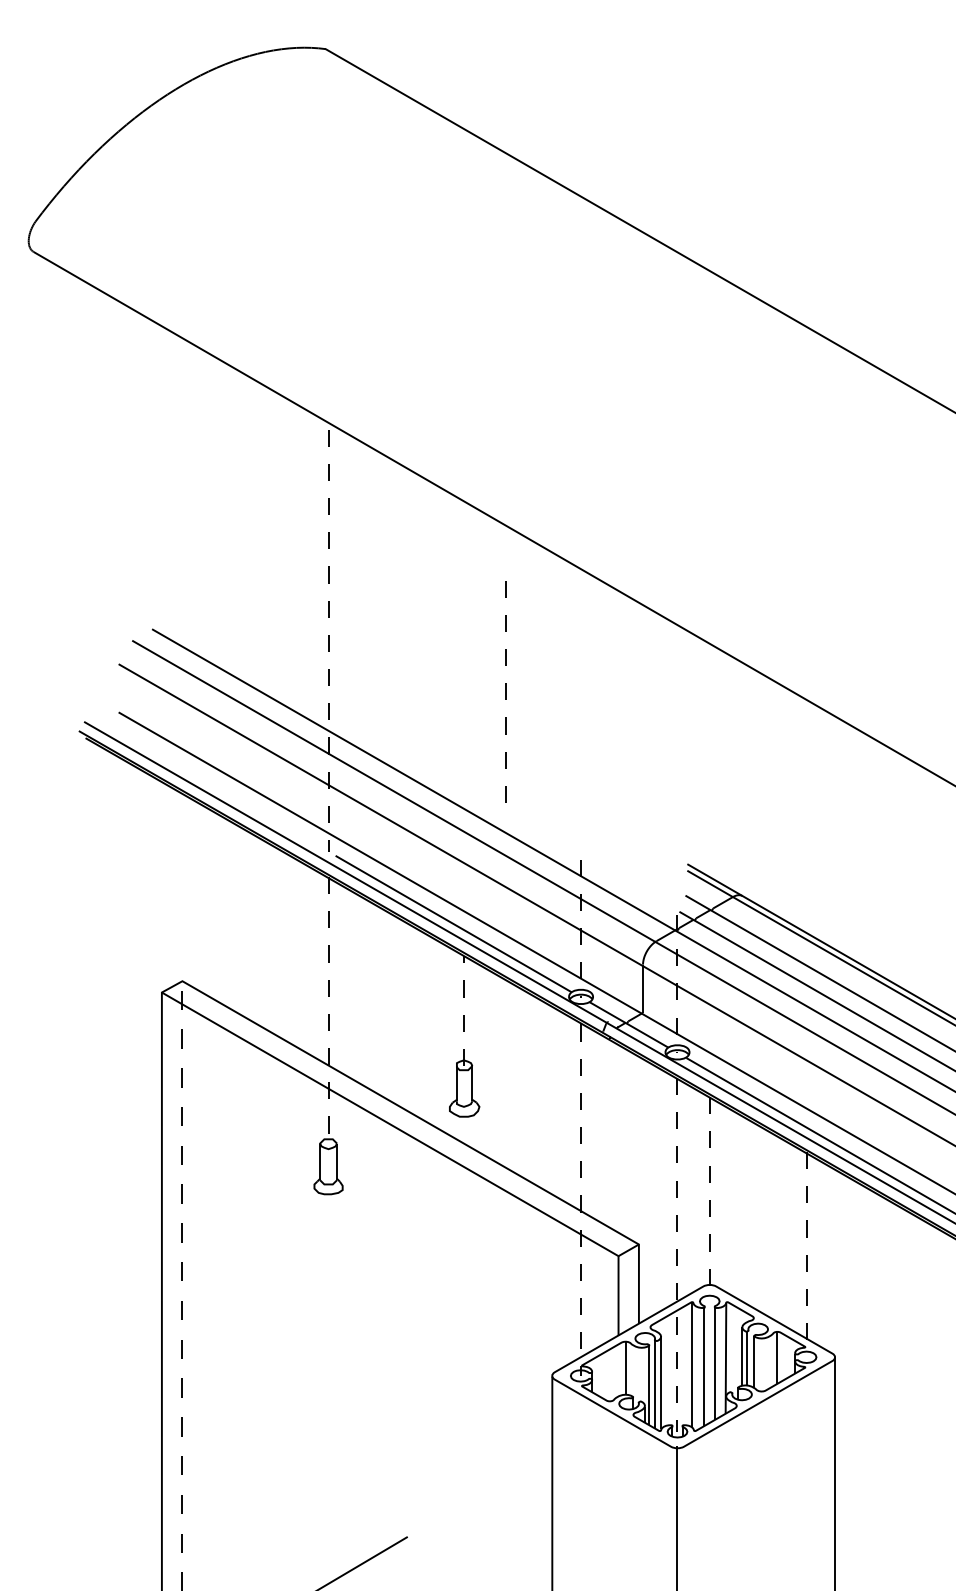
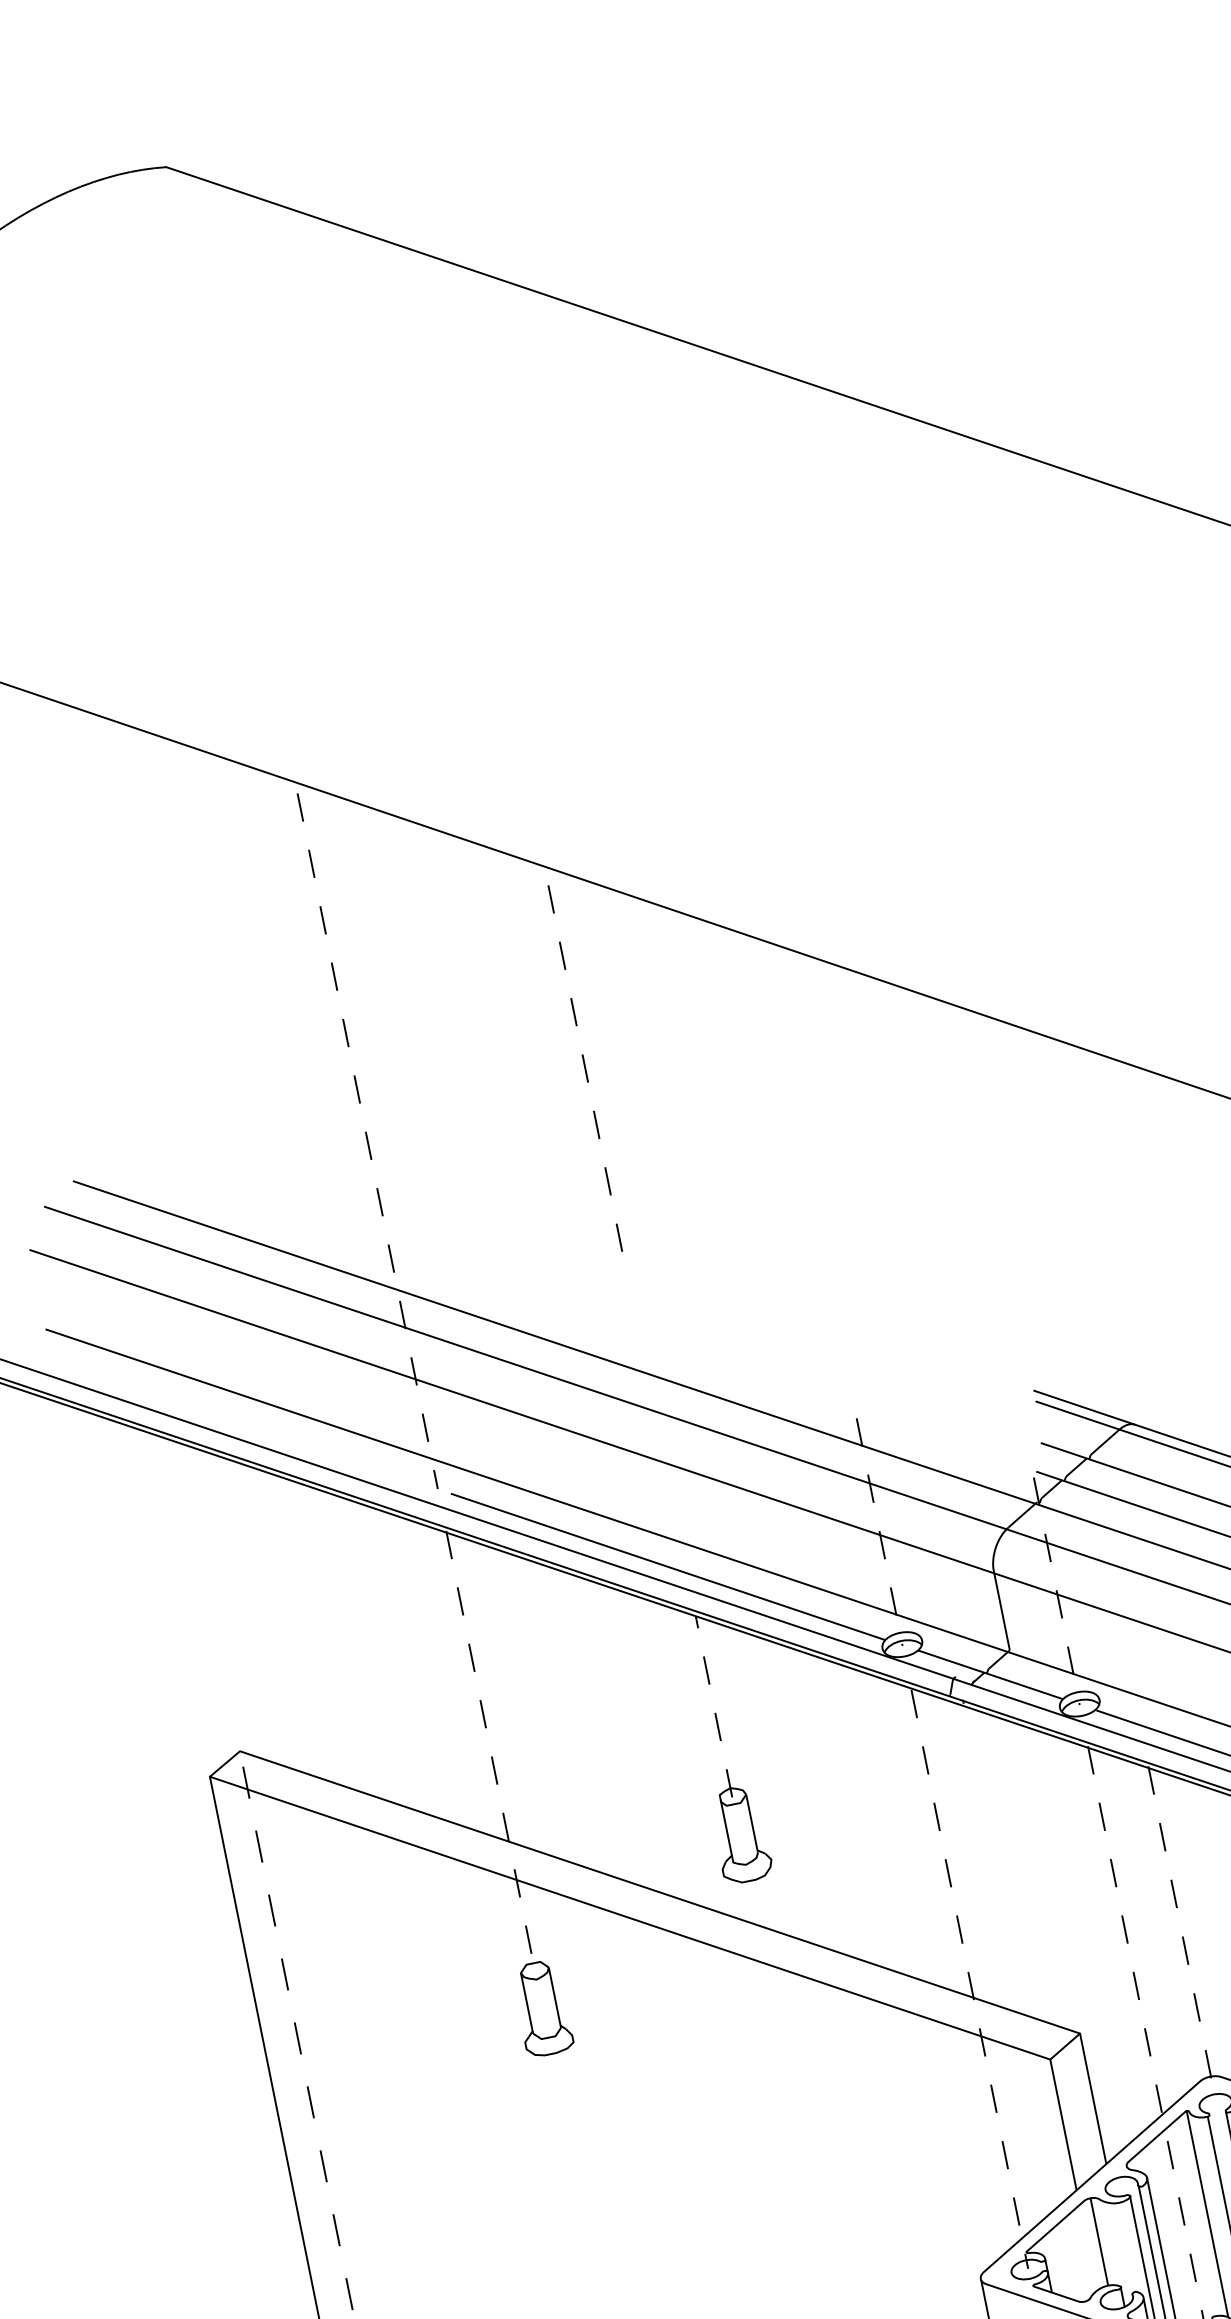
line: (505, 691) -> (584, 1068), moved

